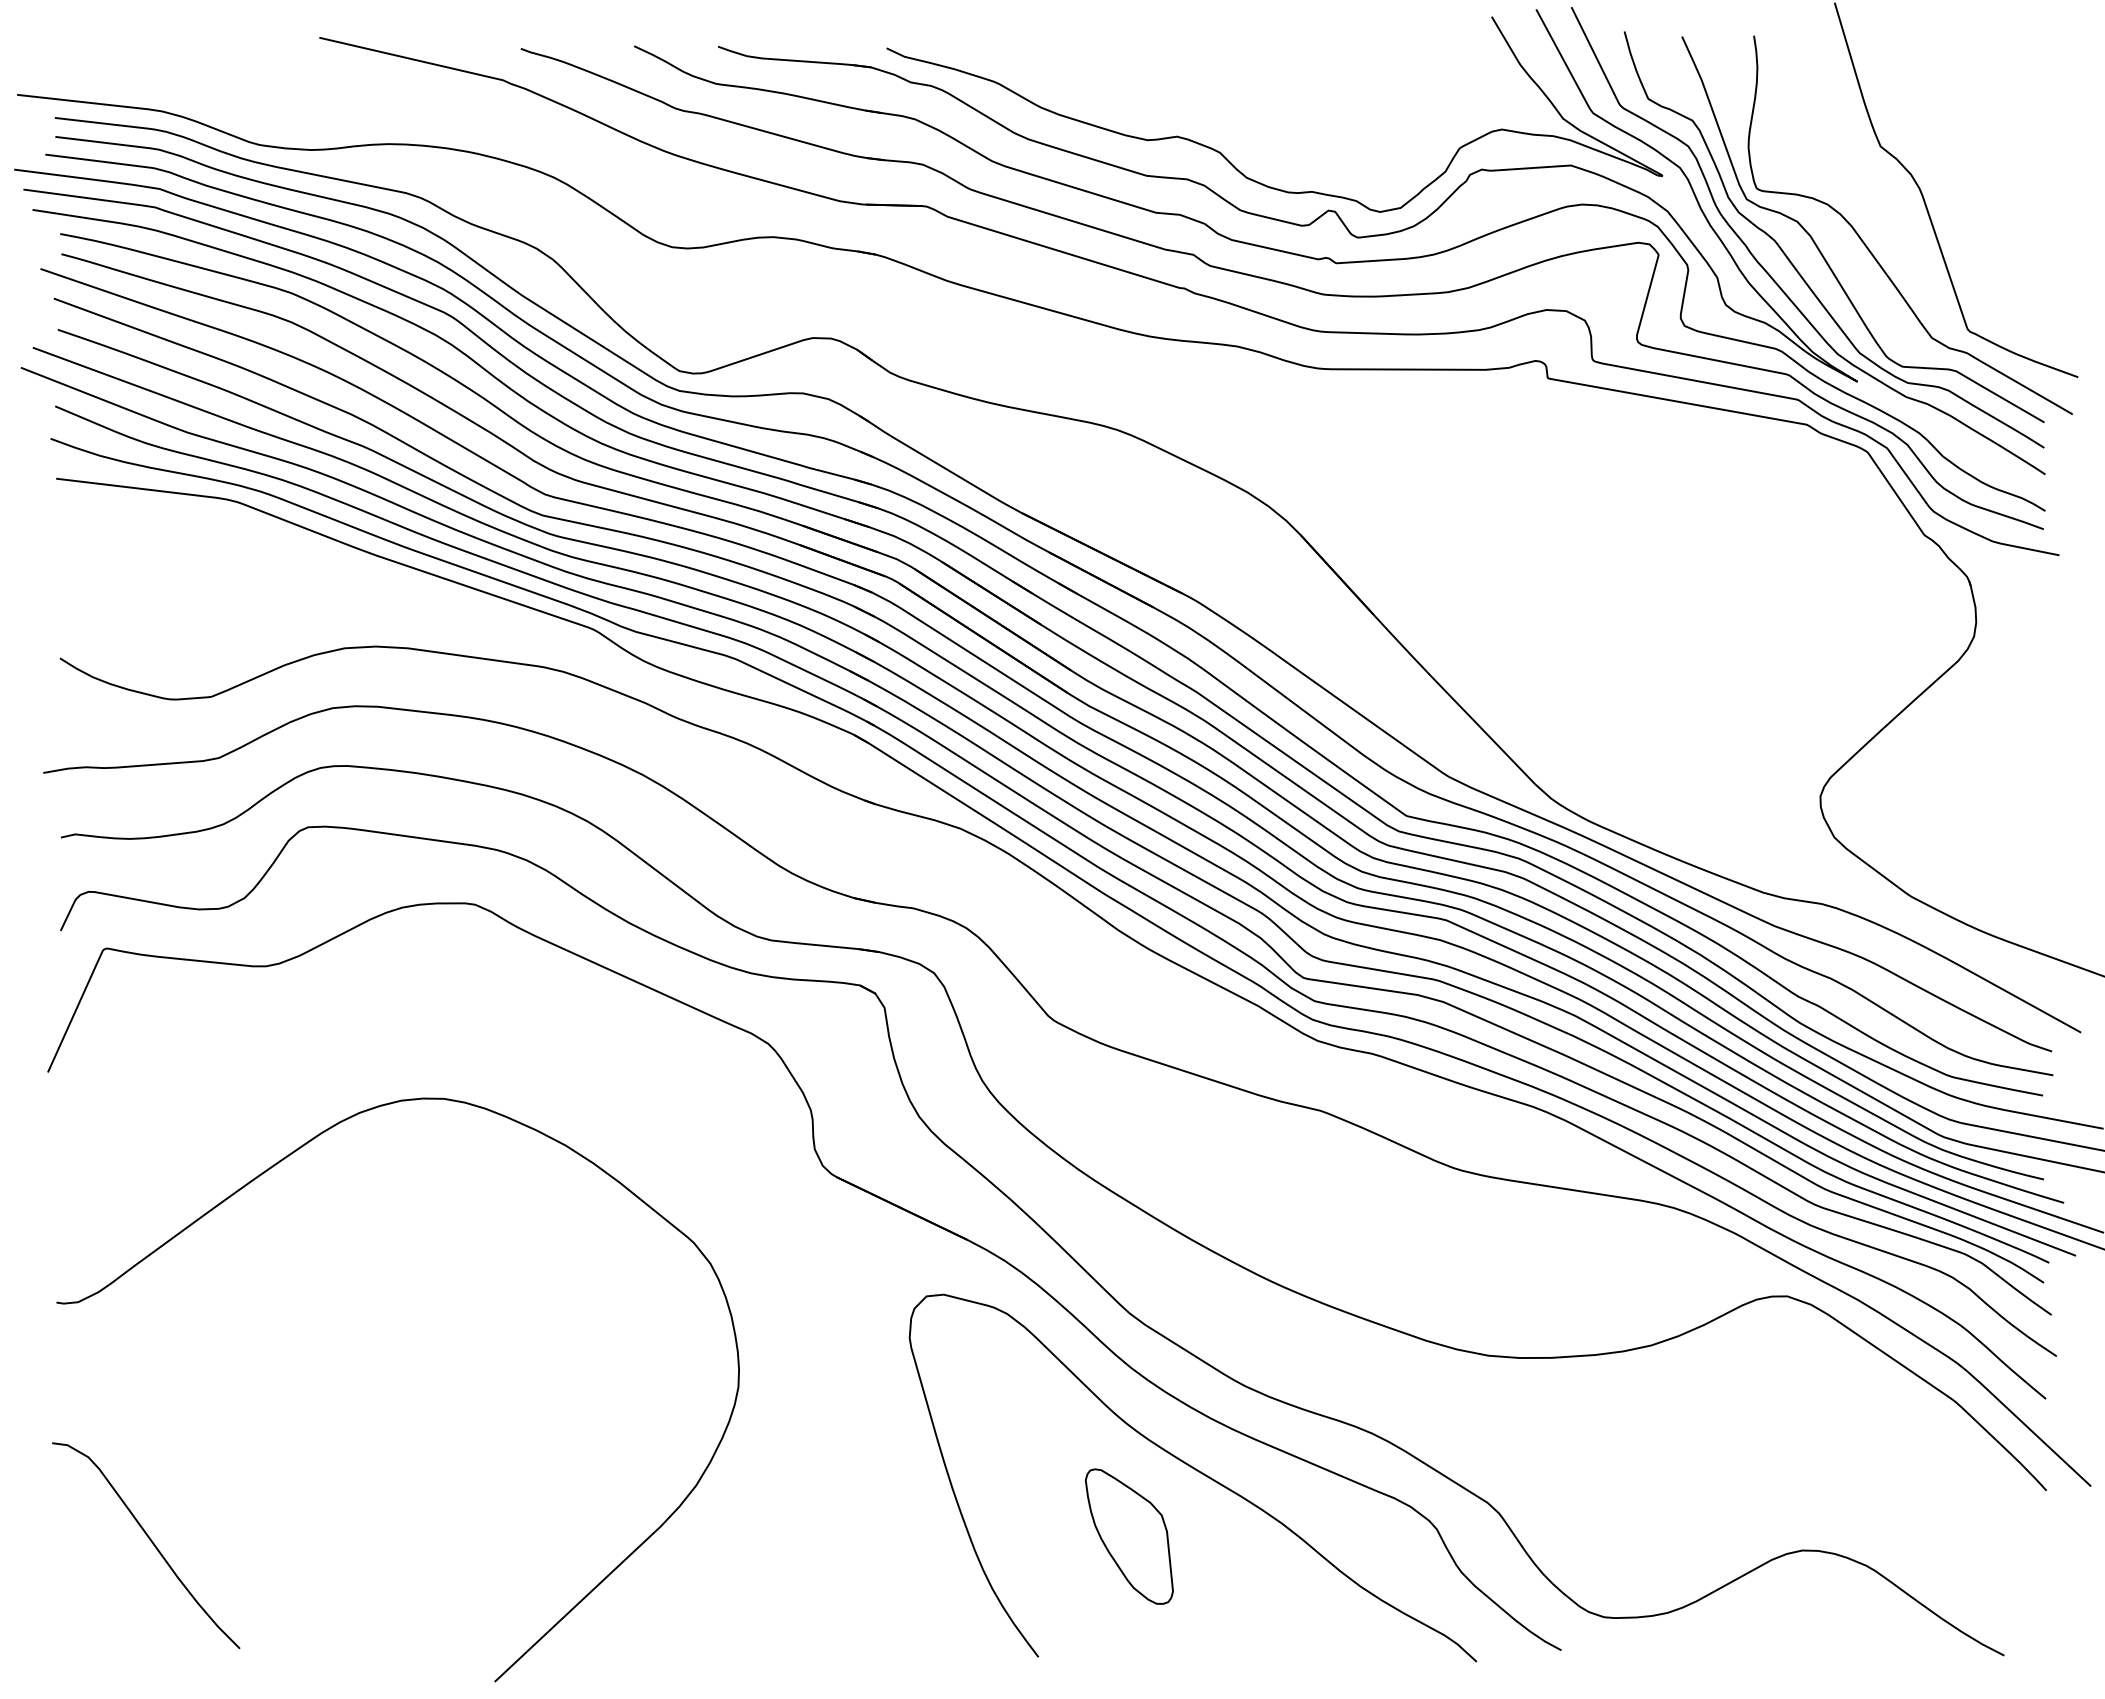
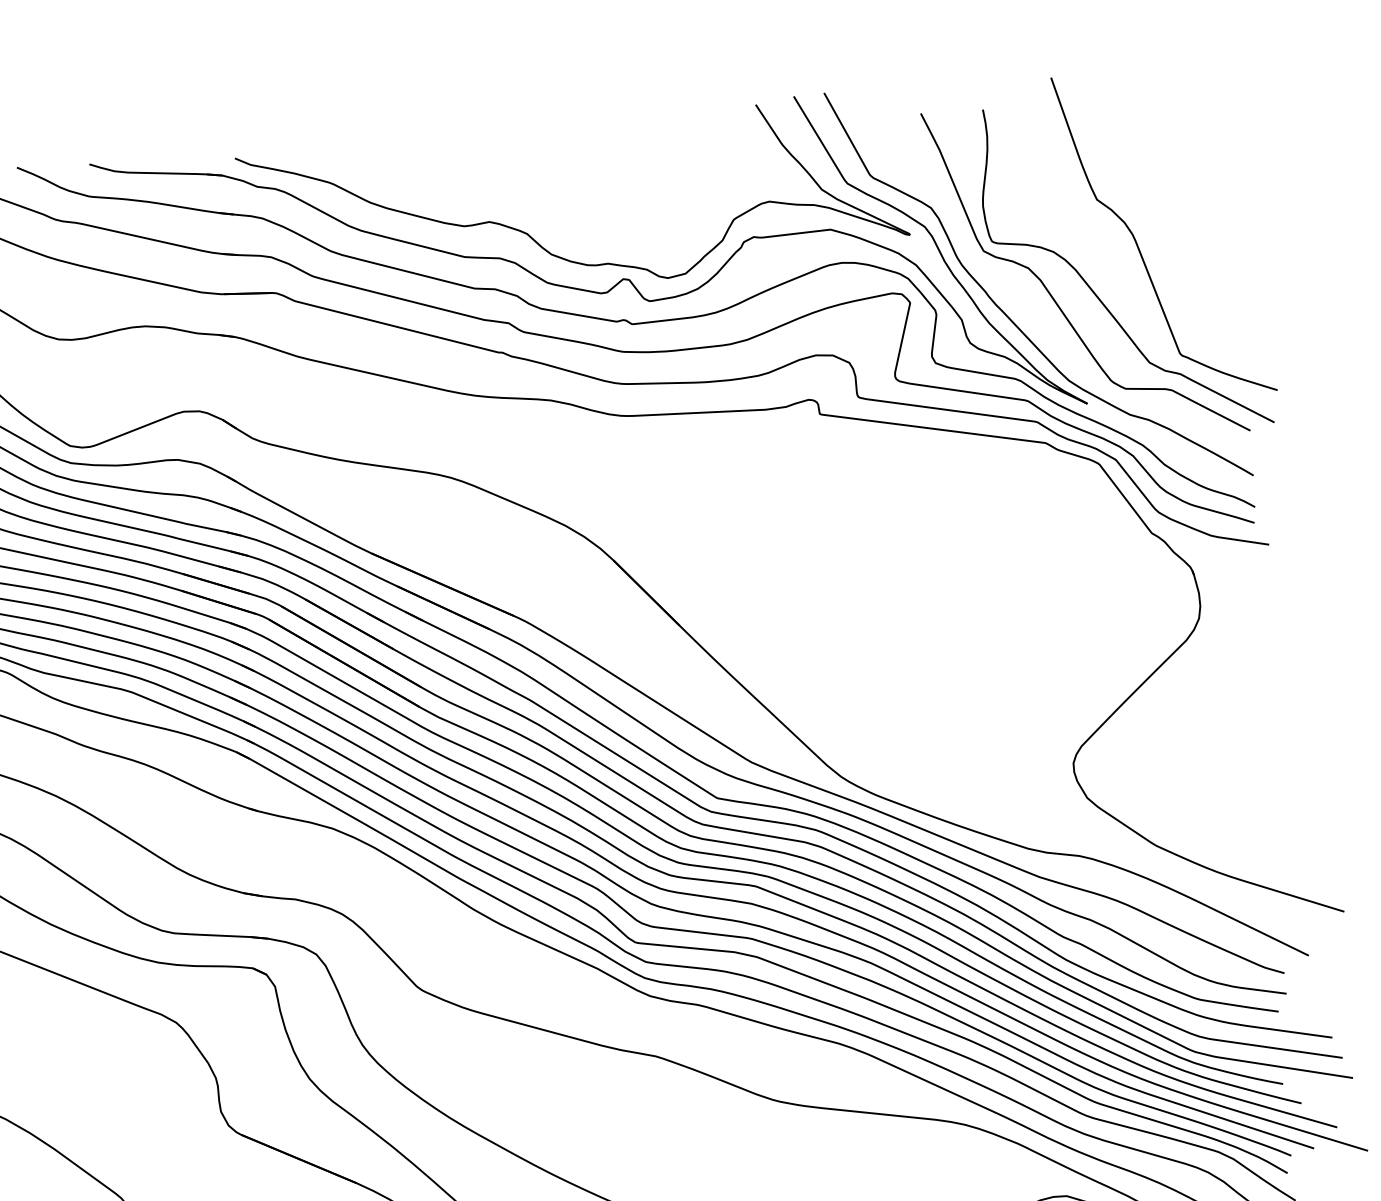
curve: (1797, 269) -> (1030, 309), removed

